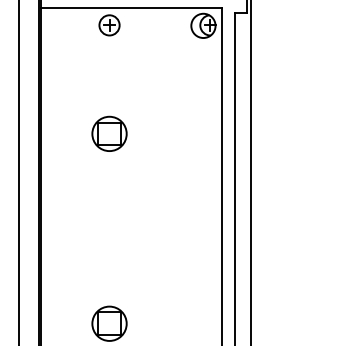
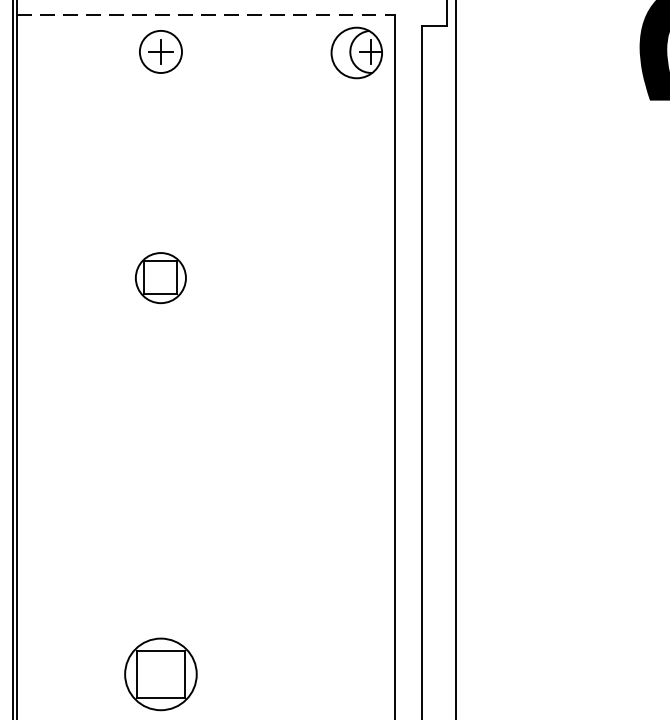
line: (131, 7) -> (206, 14), solid -> dashed
part: (109, 133) -> (160, 277), size x0.7

